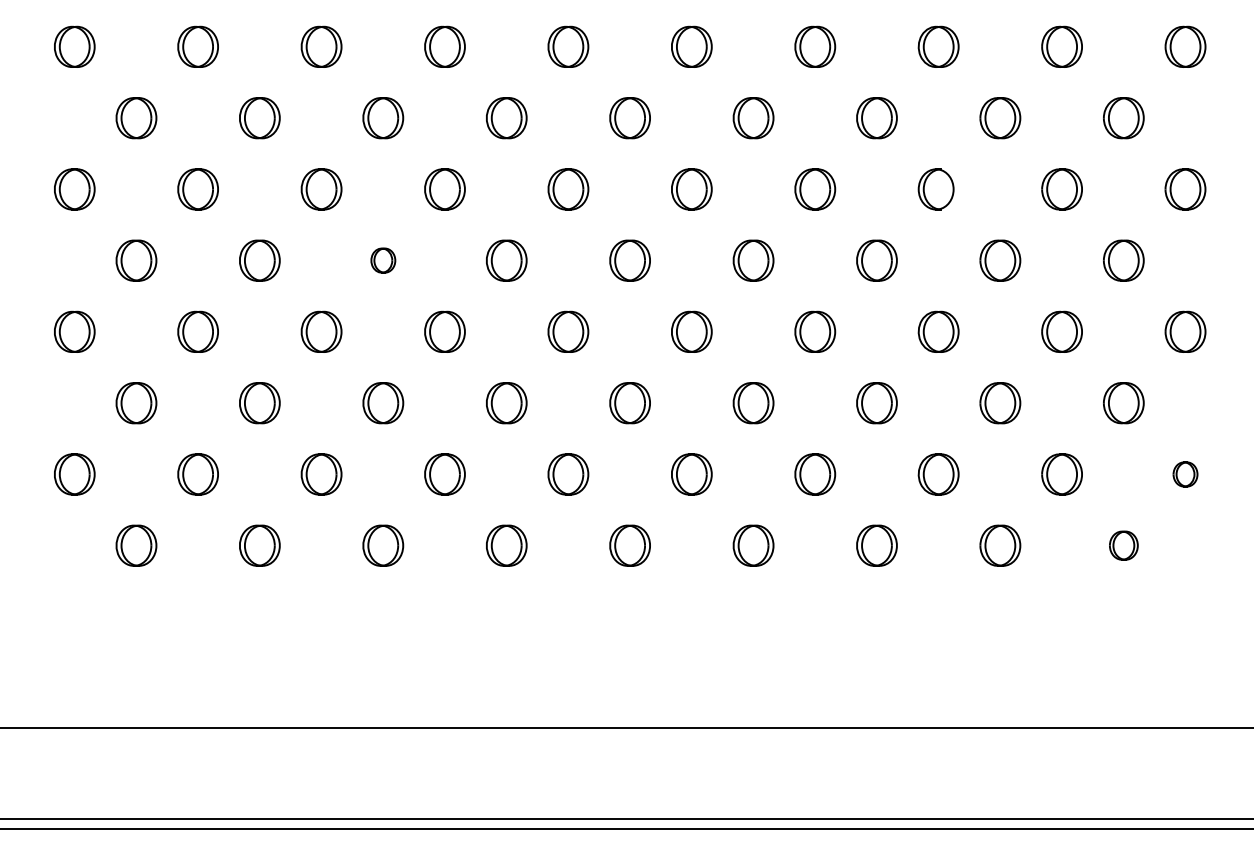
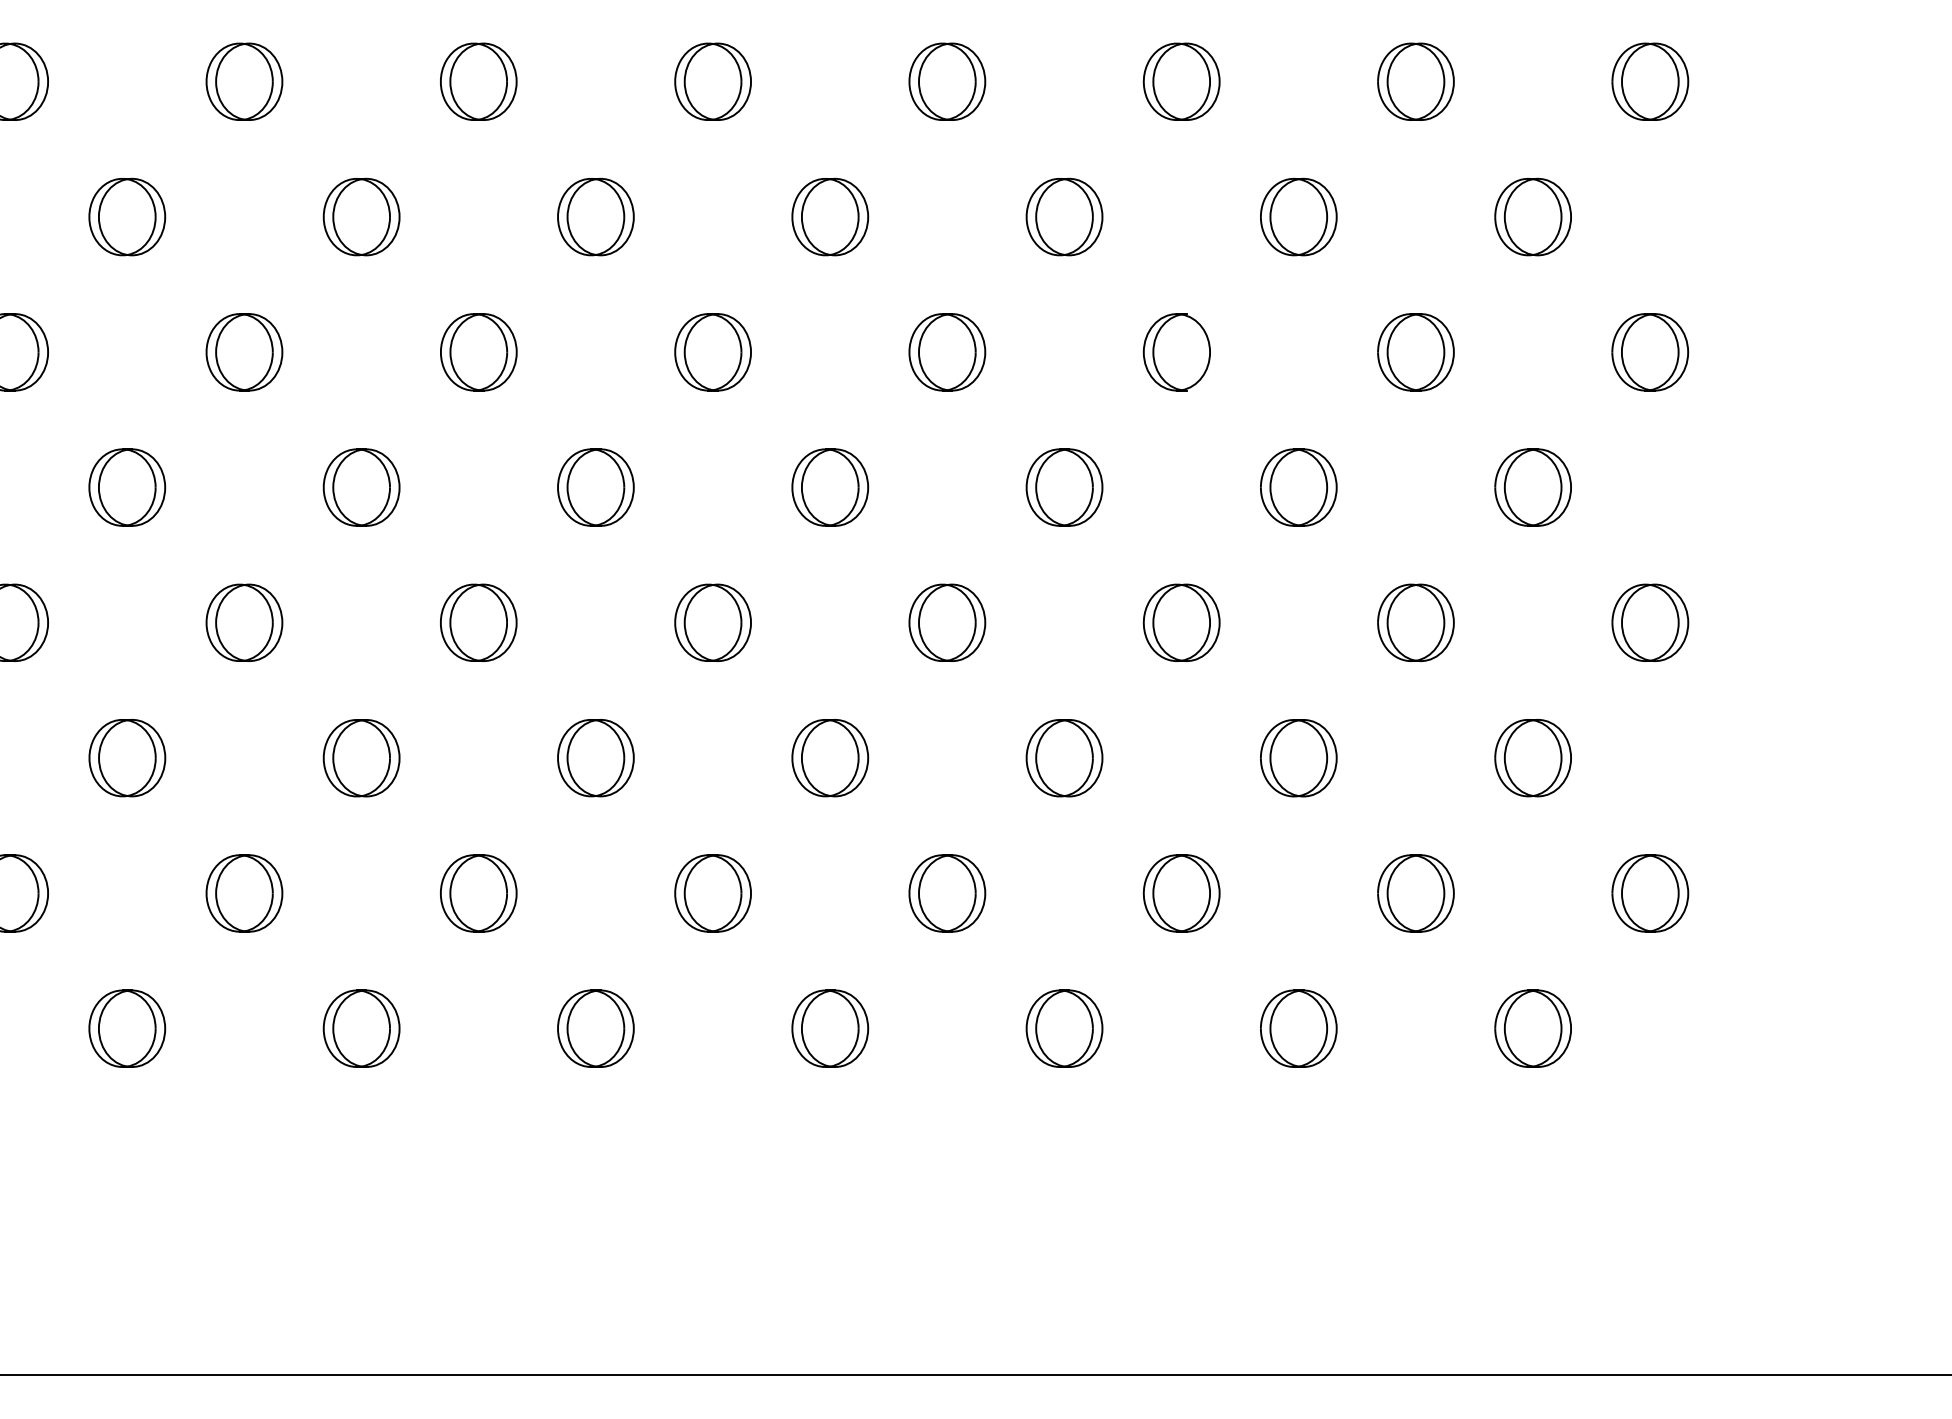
part: (383, 260) -> (127, 487), size x1.67
part: (1185, 474) -> (1650, 893), size x1.67
part: (1123, 545) -> (1532, 1028), size x1.43

